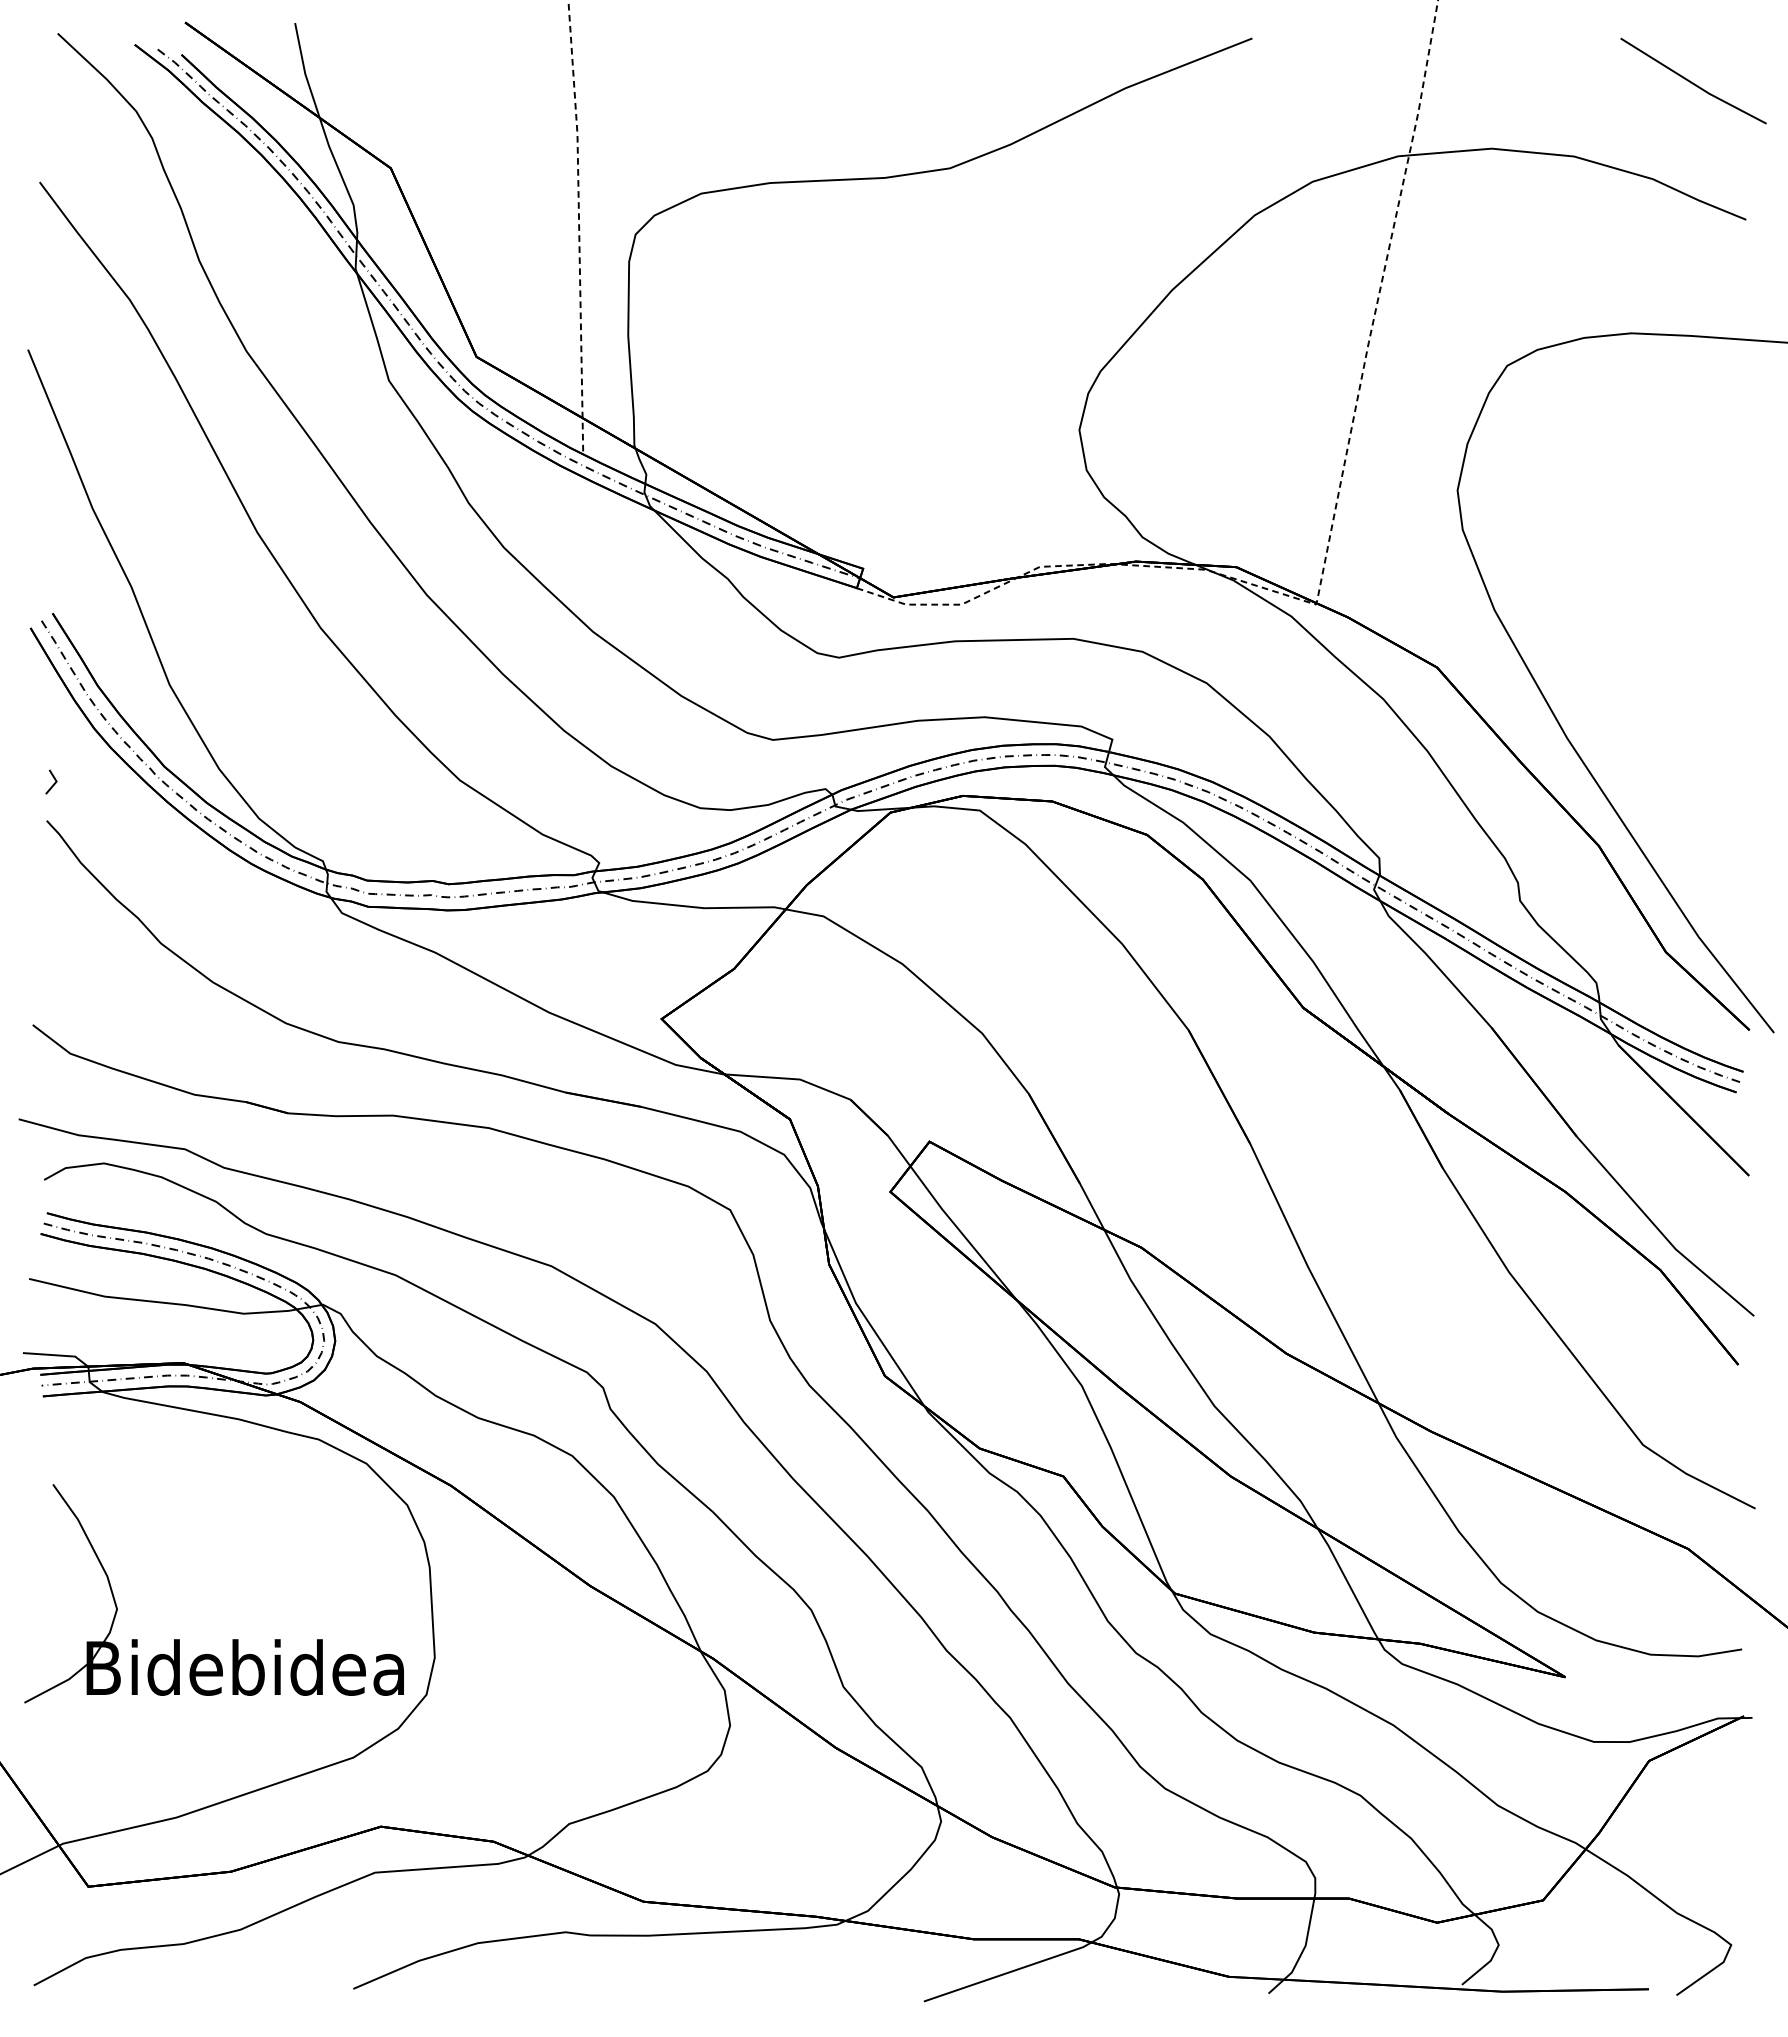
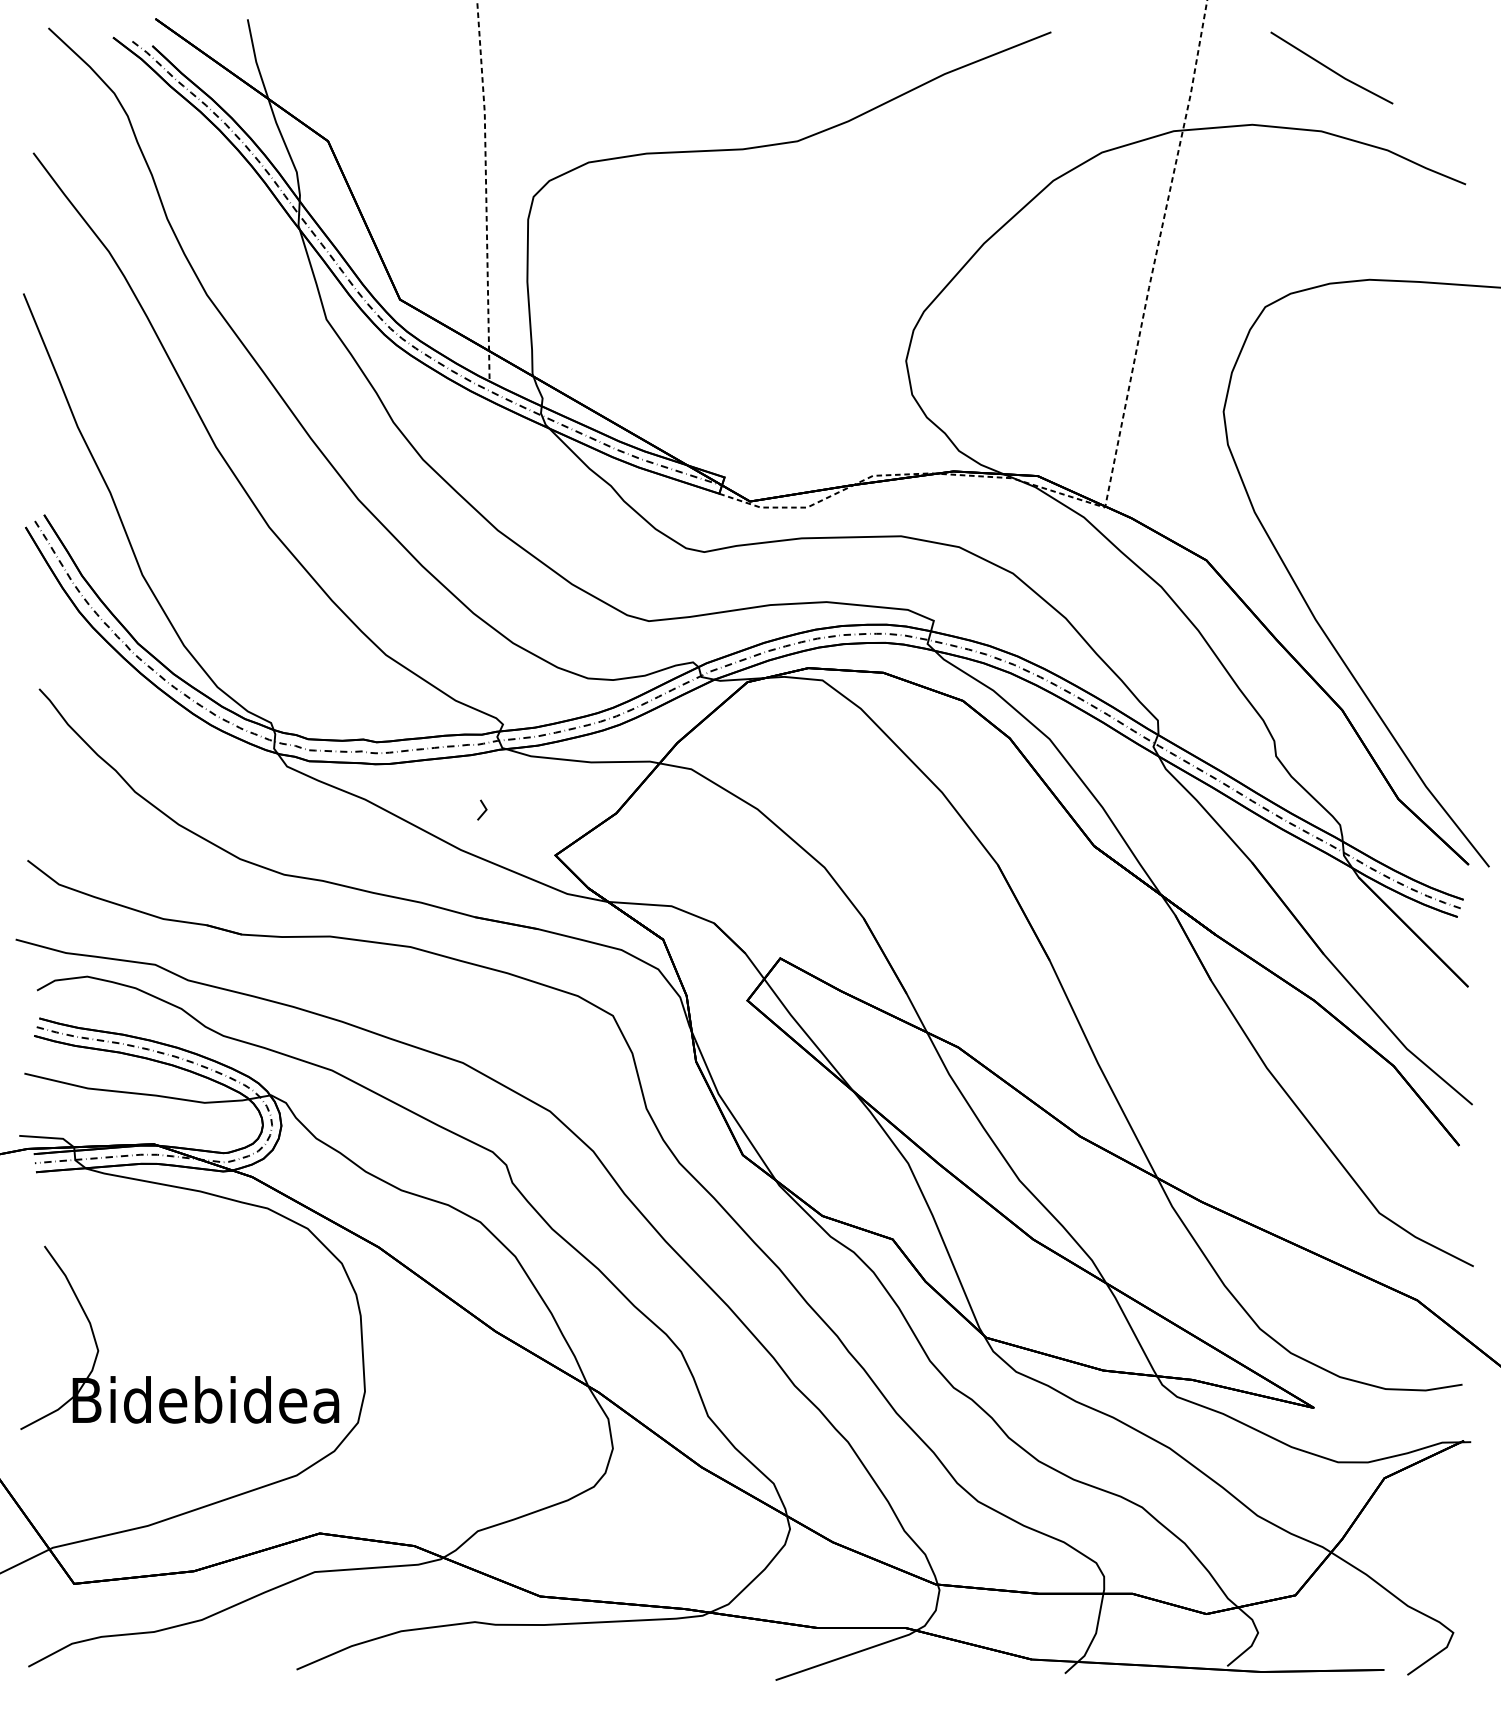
line: (1693, 82) -> (1331, 69), moved
line: (53, 783) -> (483, 811), moved

